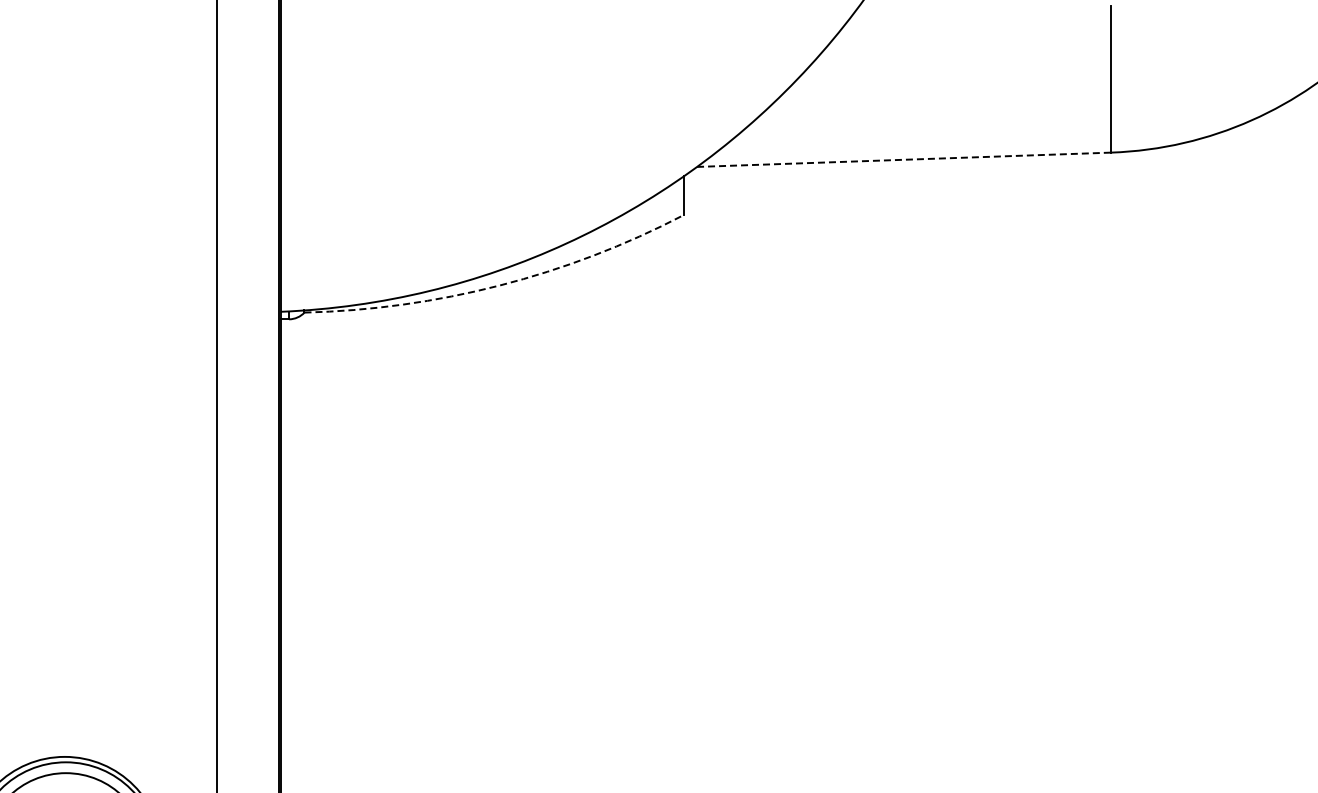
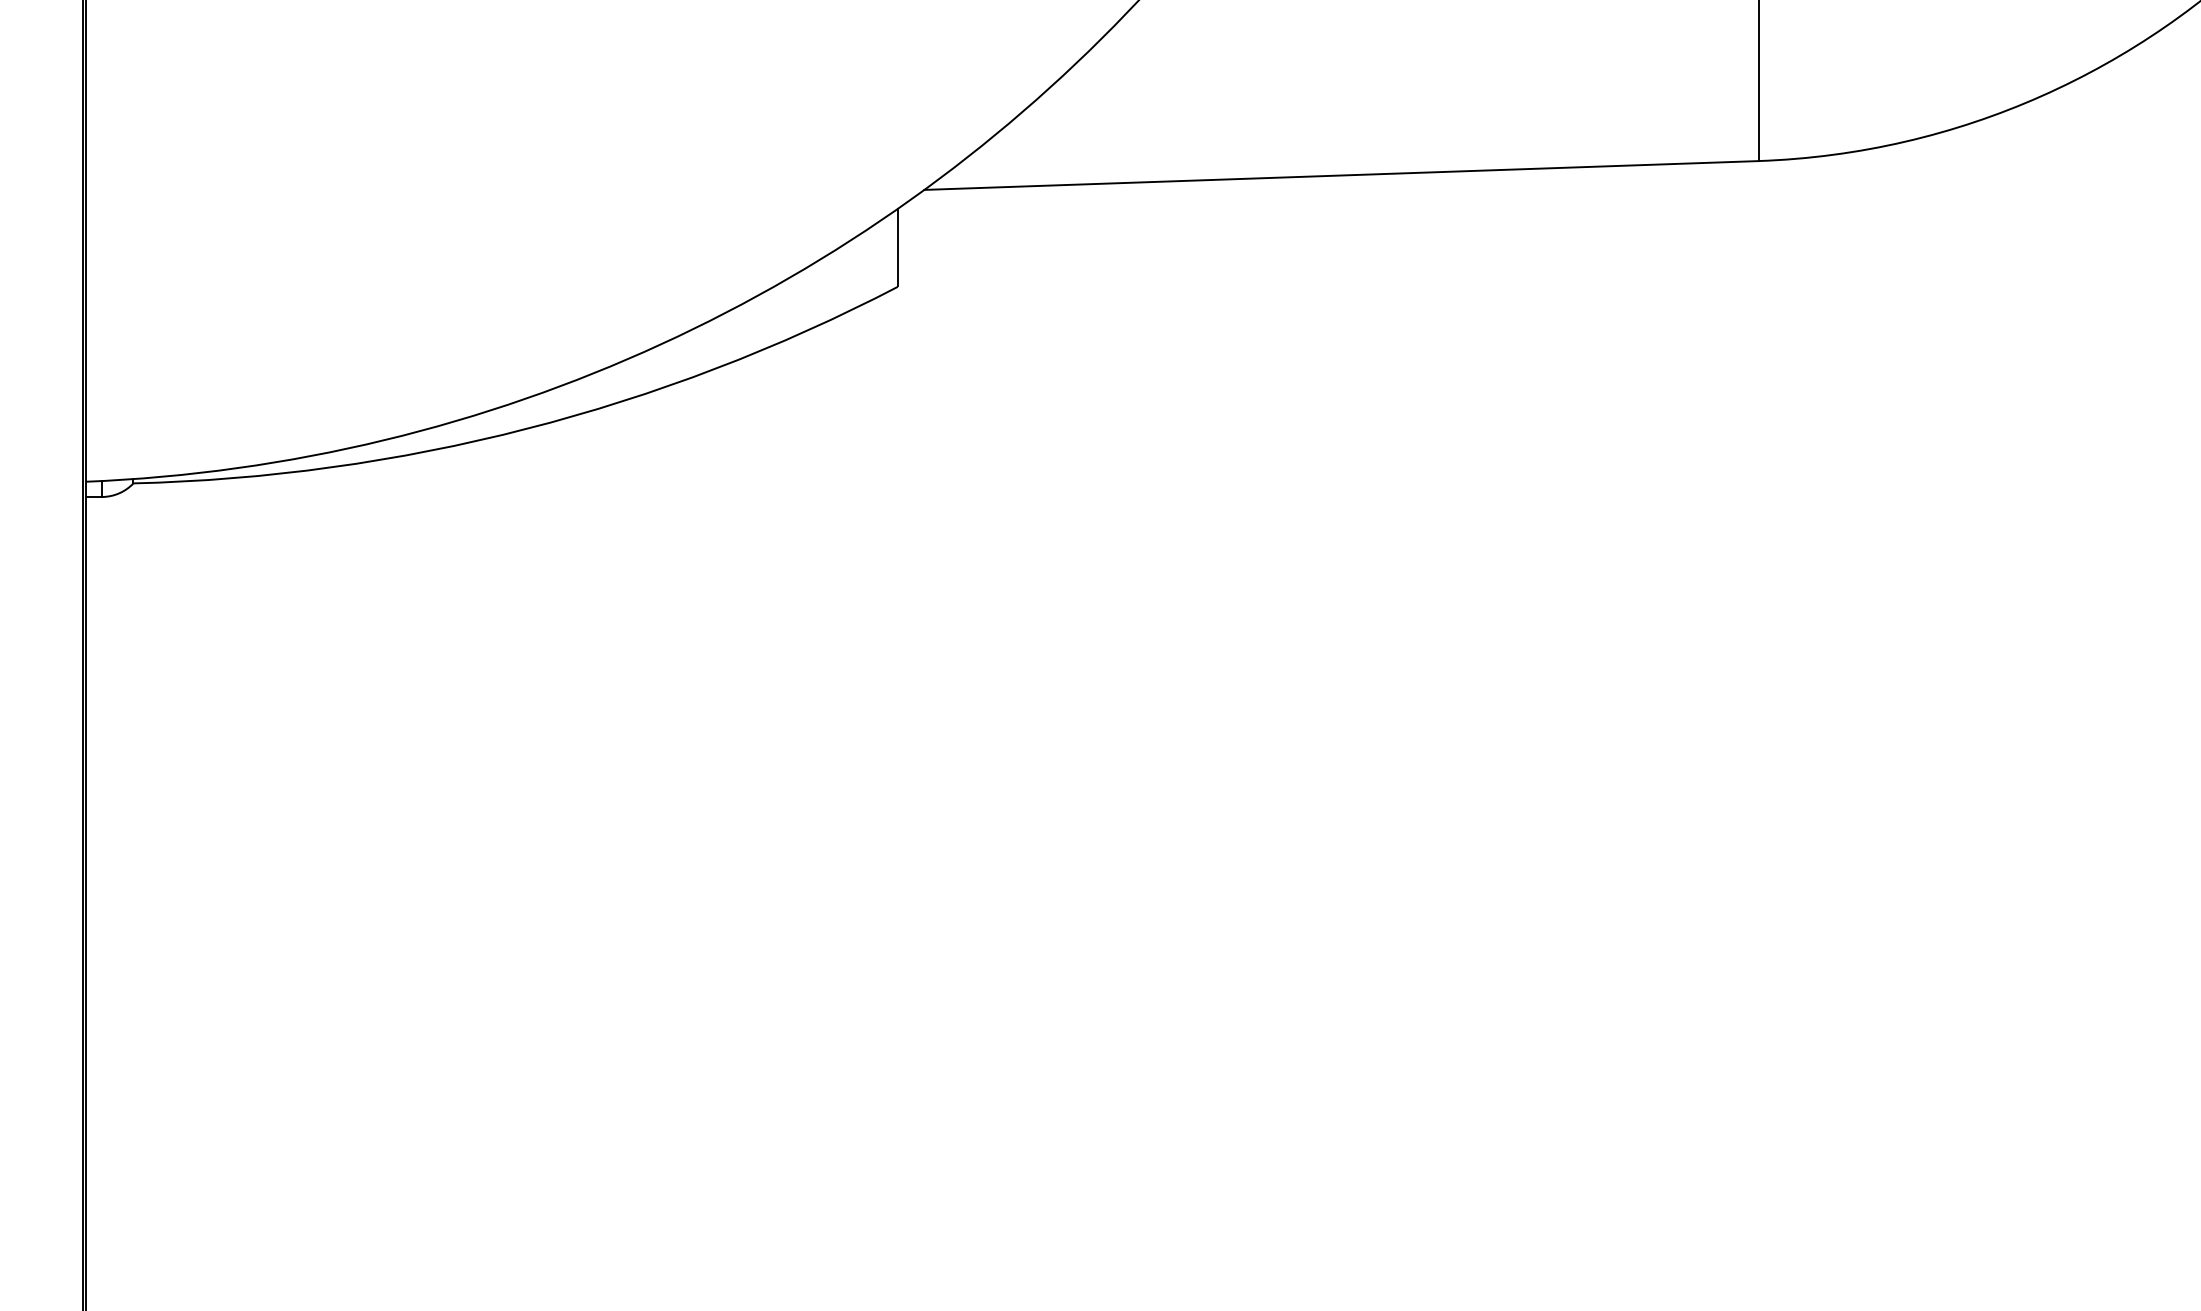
line: (904, 159) -> (1342, 174), dashed -> solid
arc: (499, 285) -> (526, 428), dashed -> solid

